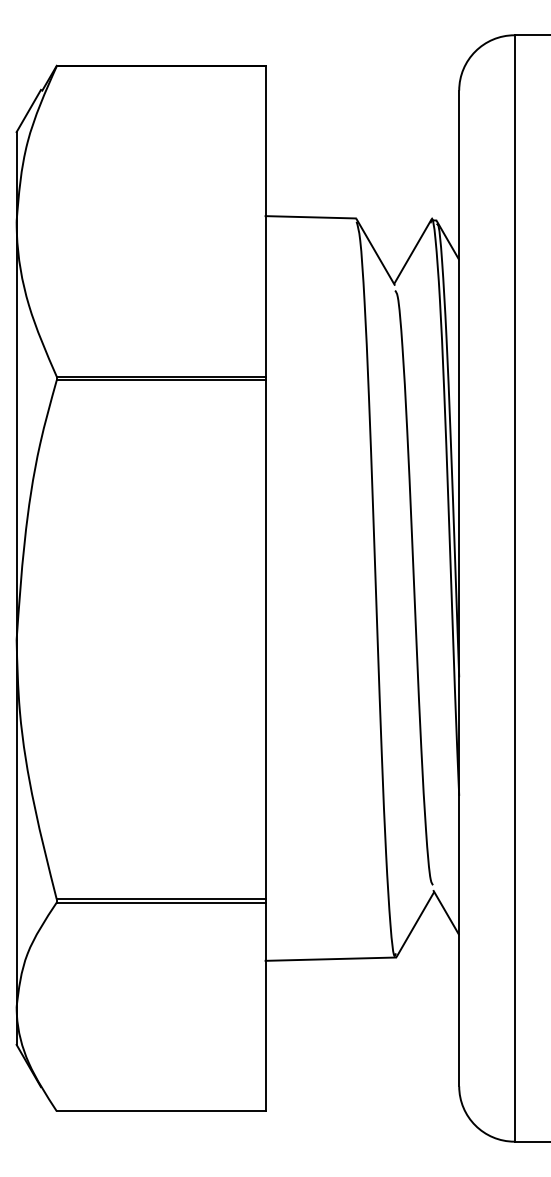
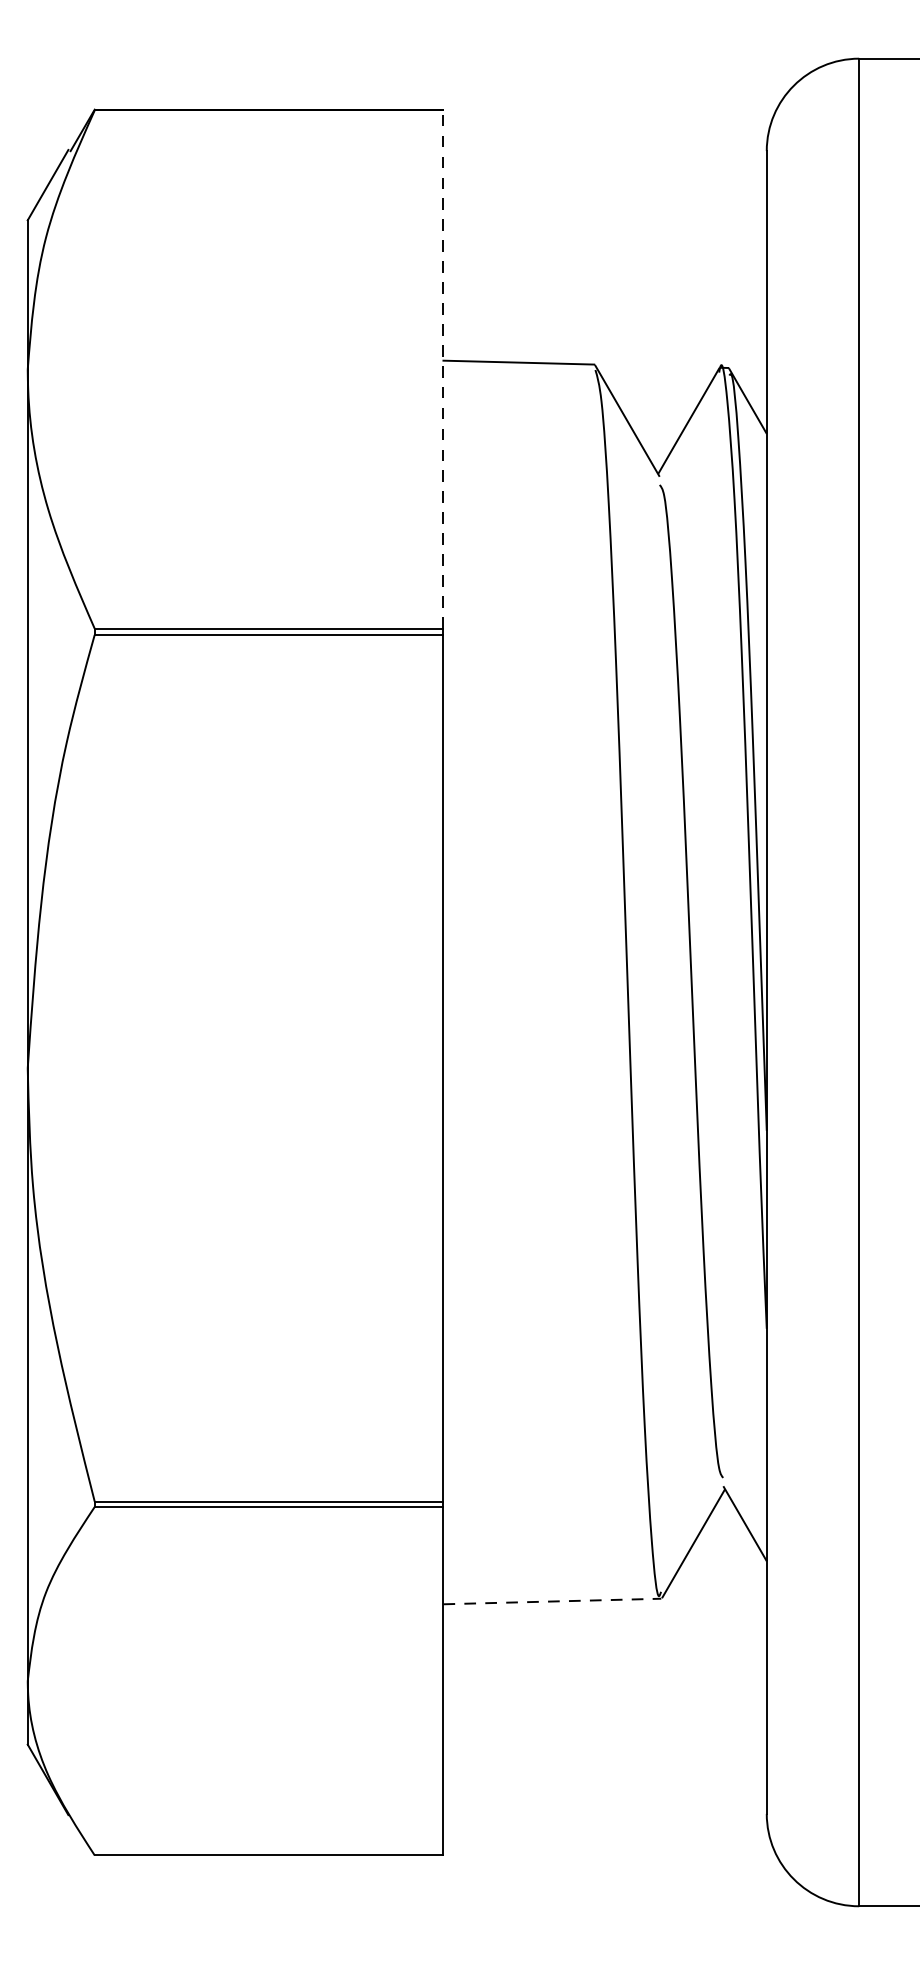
line: (265, 220) -> (443, 367), solid -> dashed
line: (331, 959) -> (553, 1602), solid -> dashed

